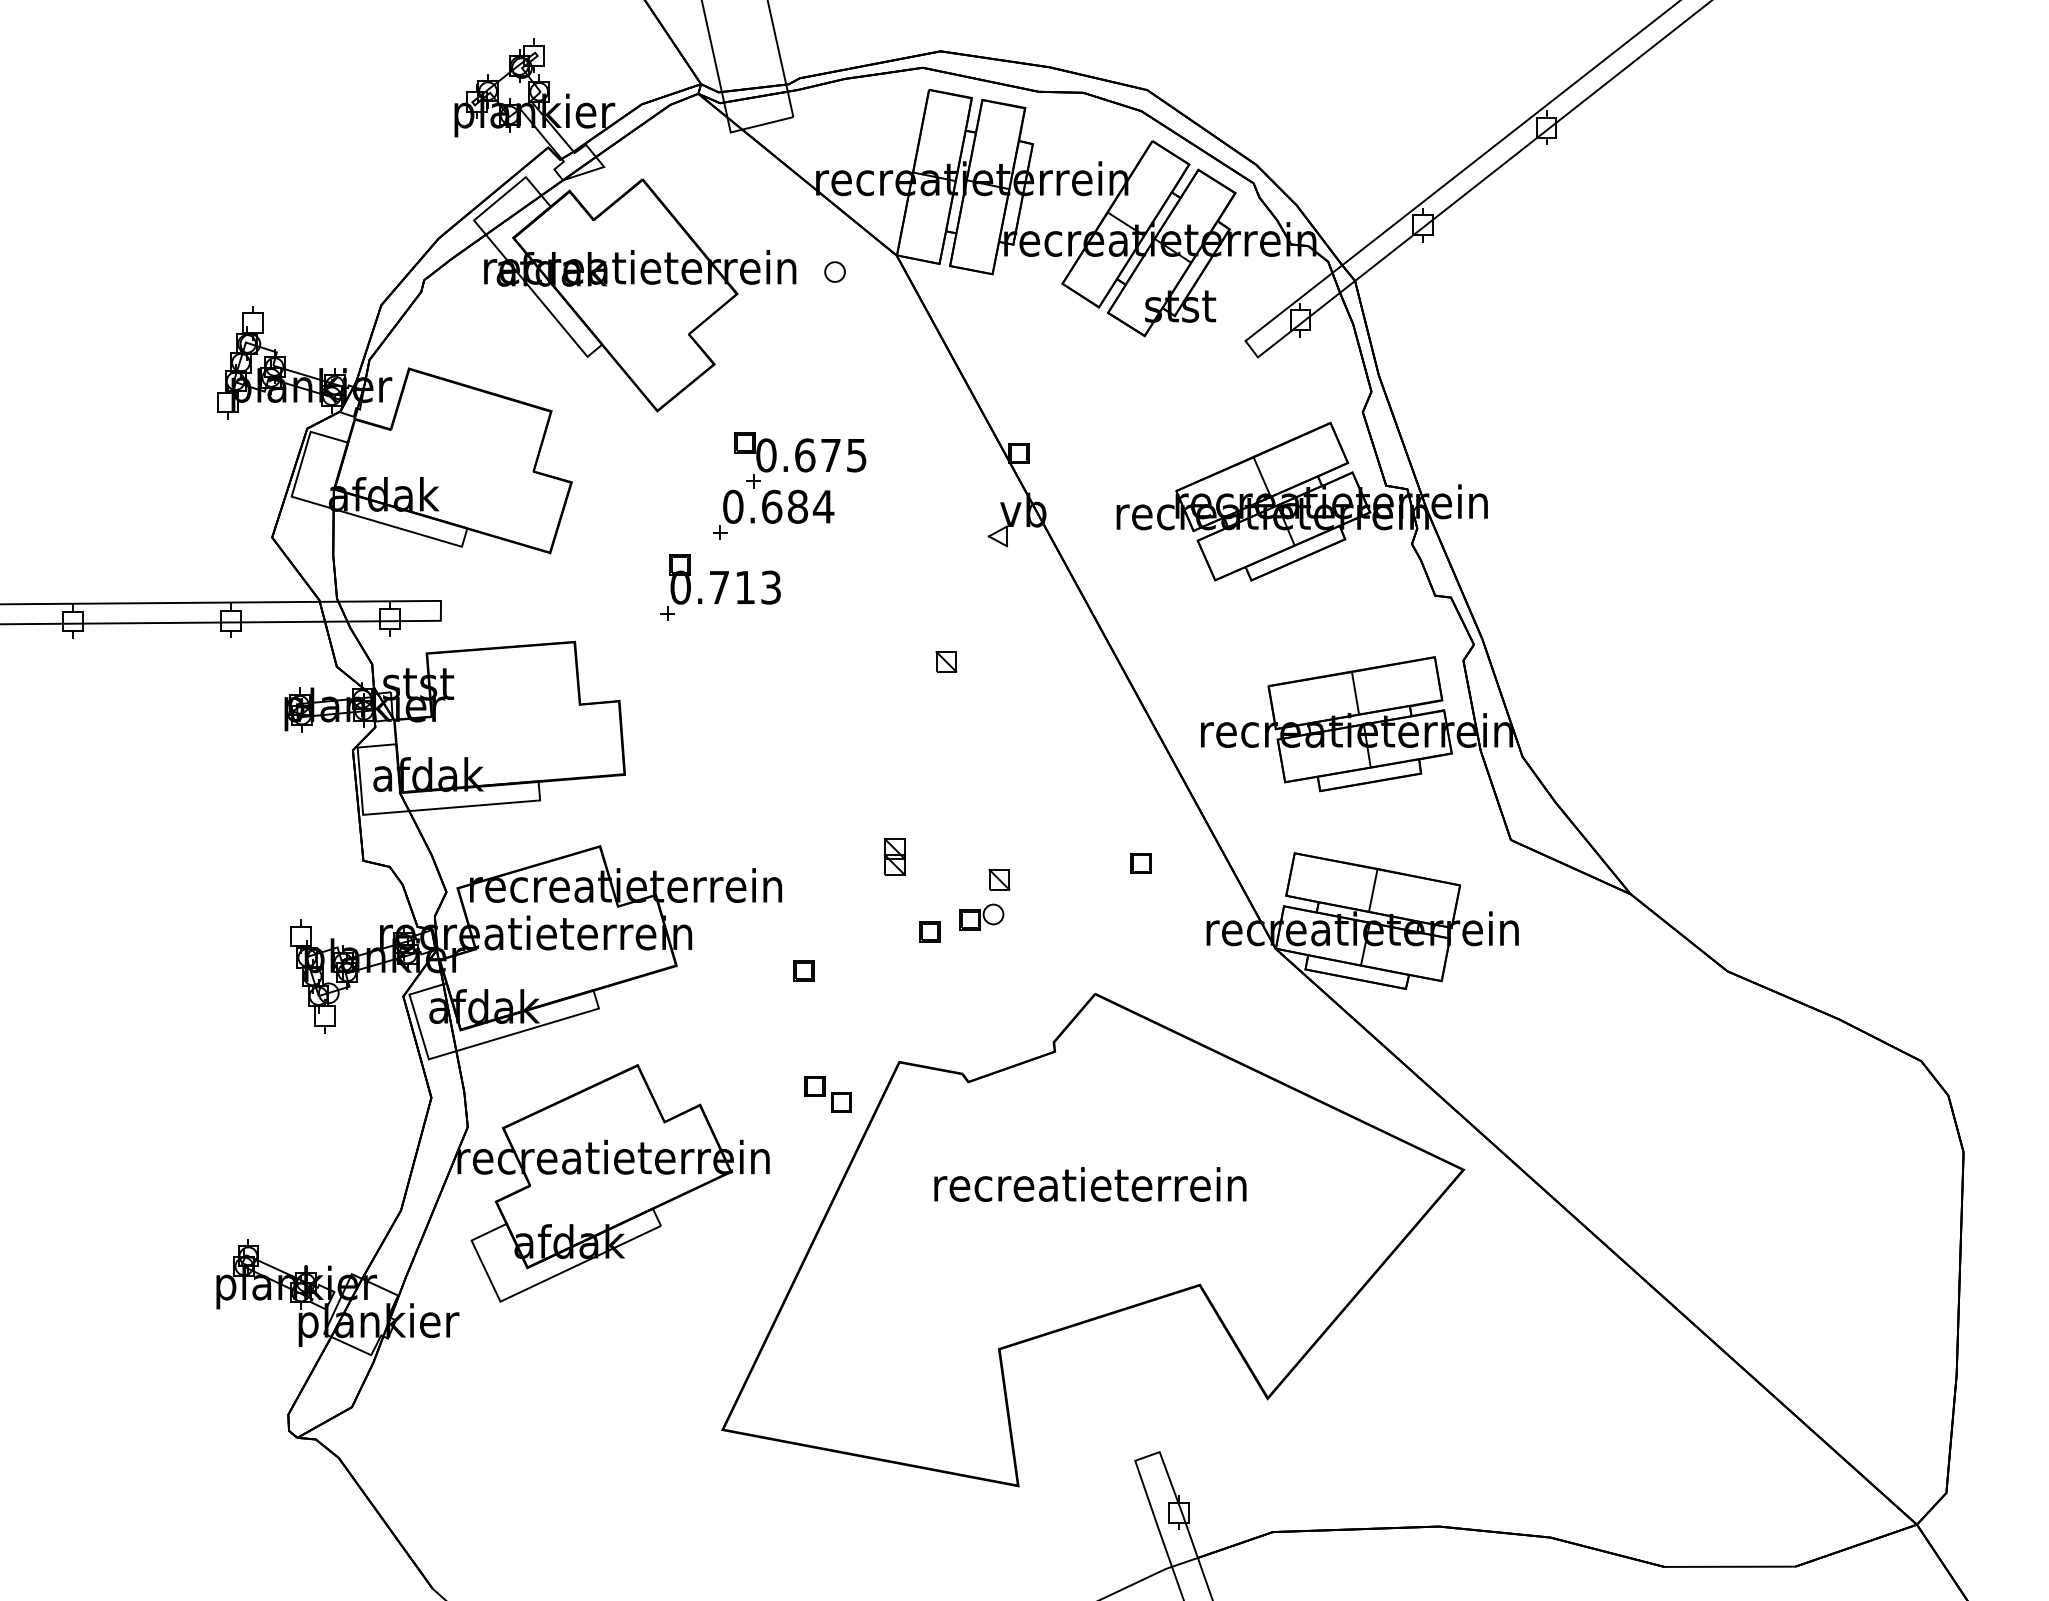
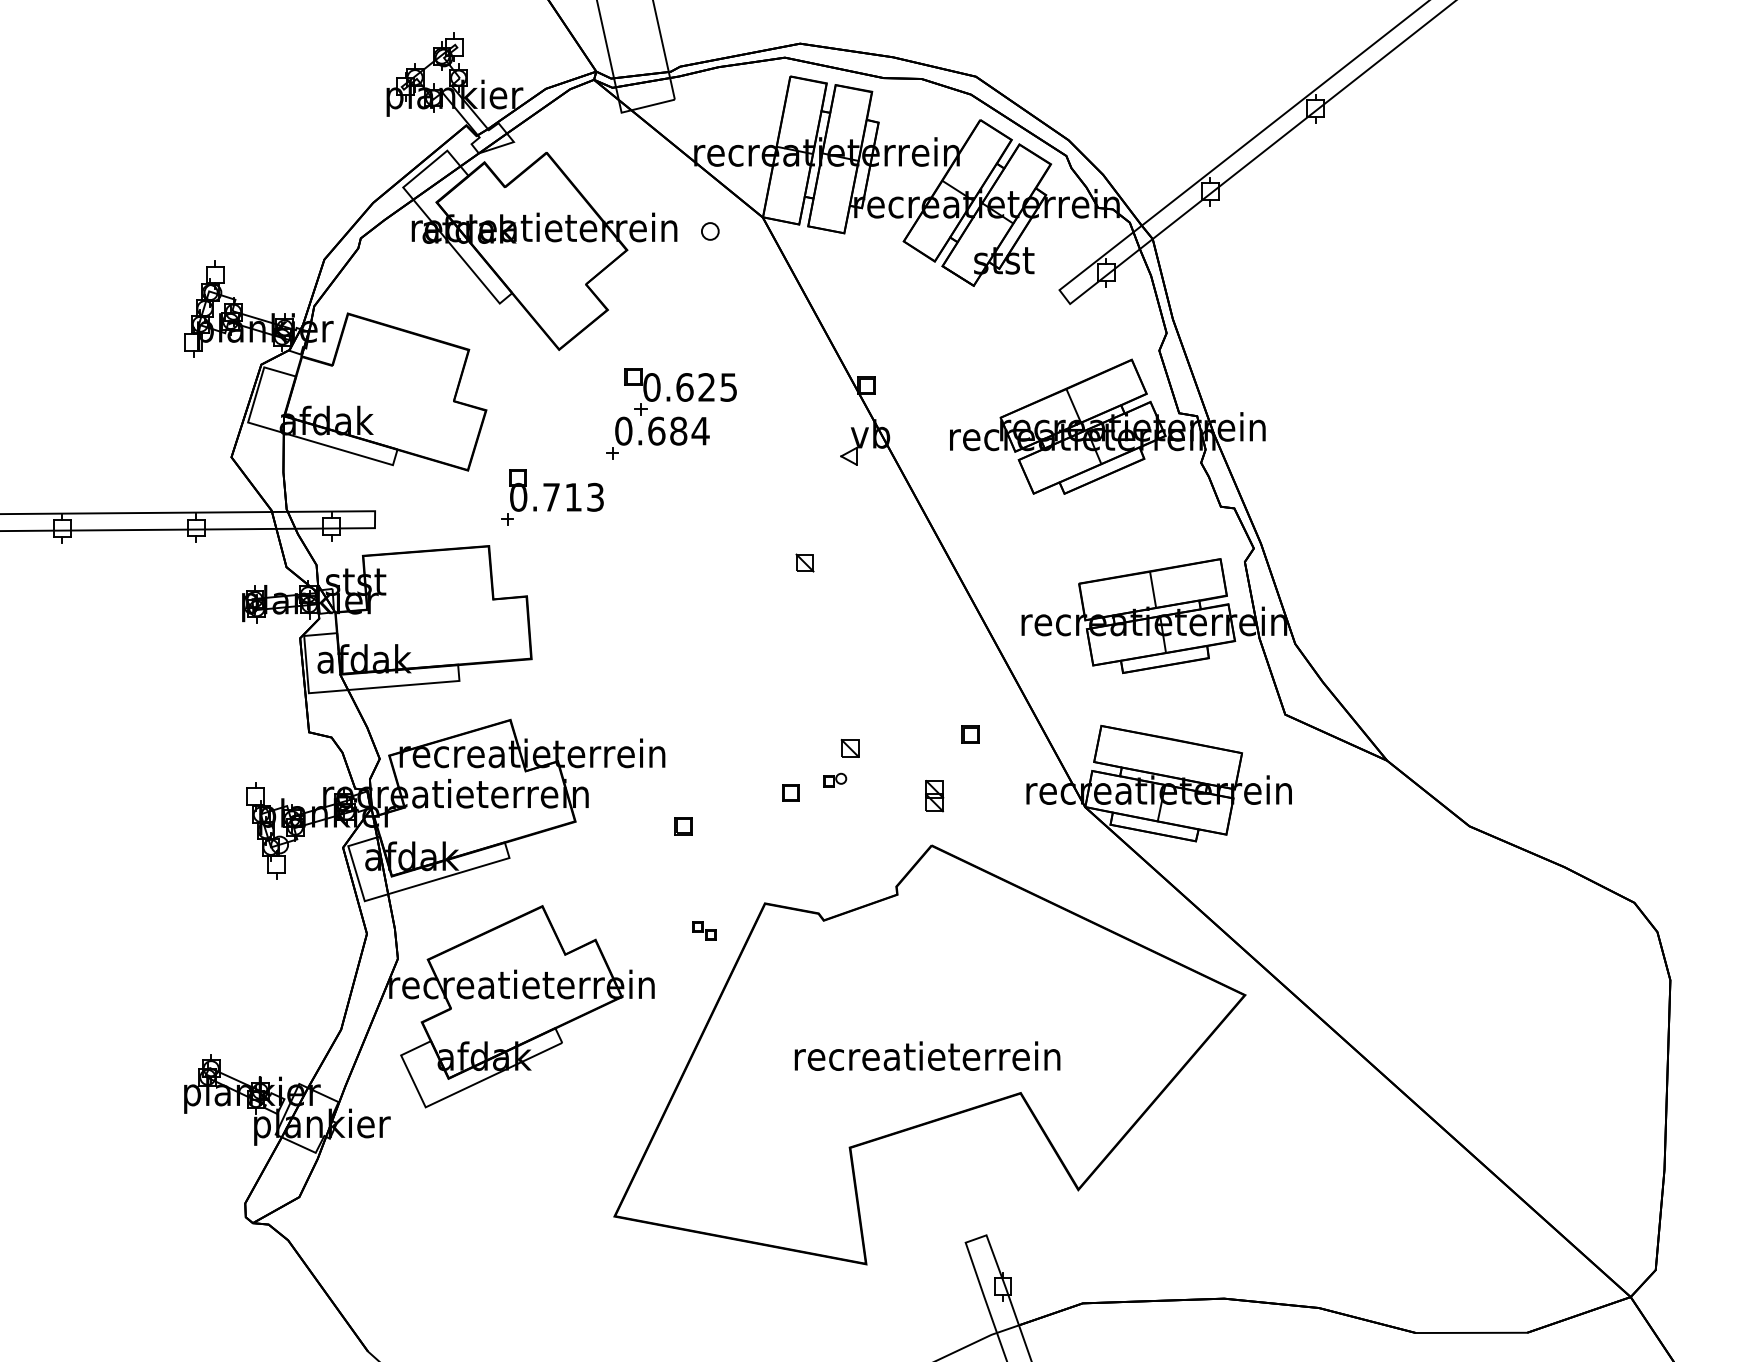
text: (830, 454) -> (706, 386), 0.675 -> 0.625
part: (720, 587) -> (552, 497), moved
part: (894, 856) -> (934, 795), moved
line: (1373, 890) -> (1168, 757), removed
part: (981, 916) -> (834, 779), size x0.6
part: (827, 1094) -> (703, 931), size x0.6
text: (1090, 1184) -> (927, 1056), moved

